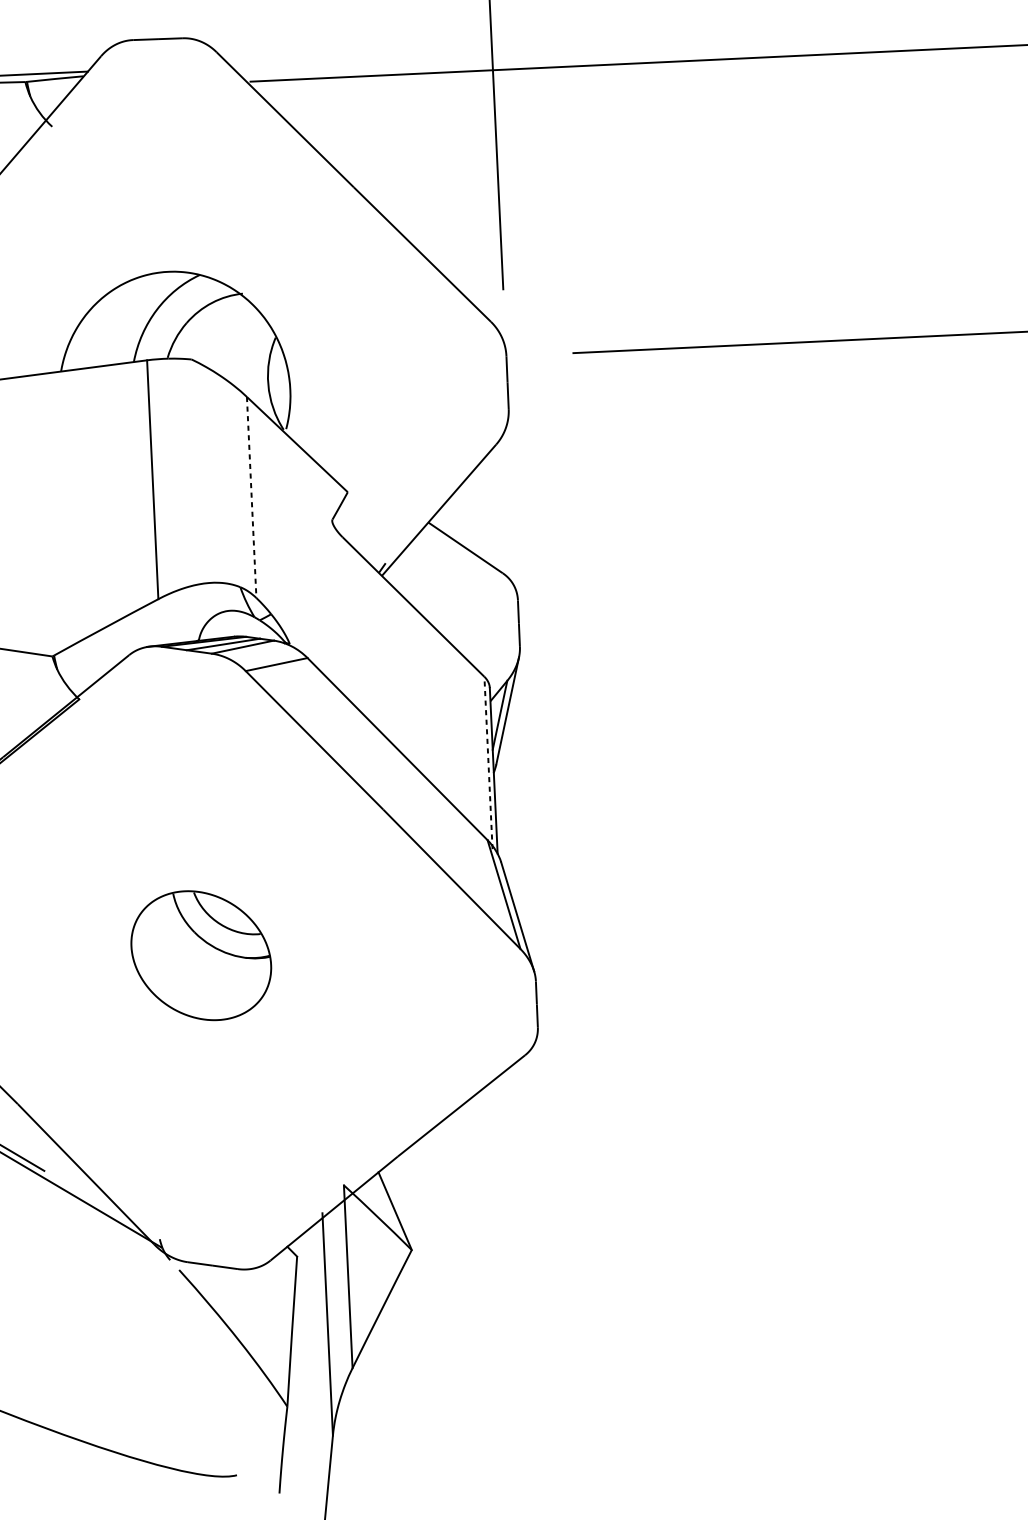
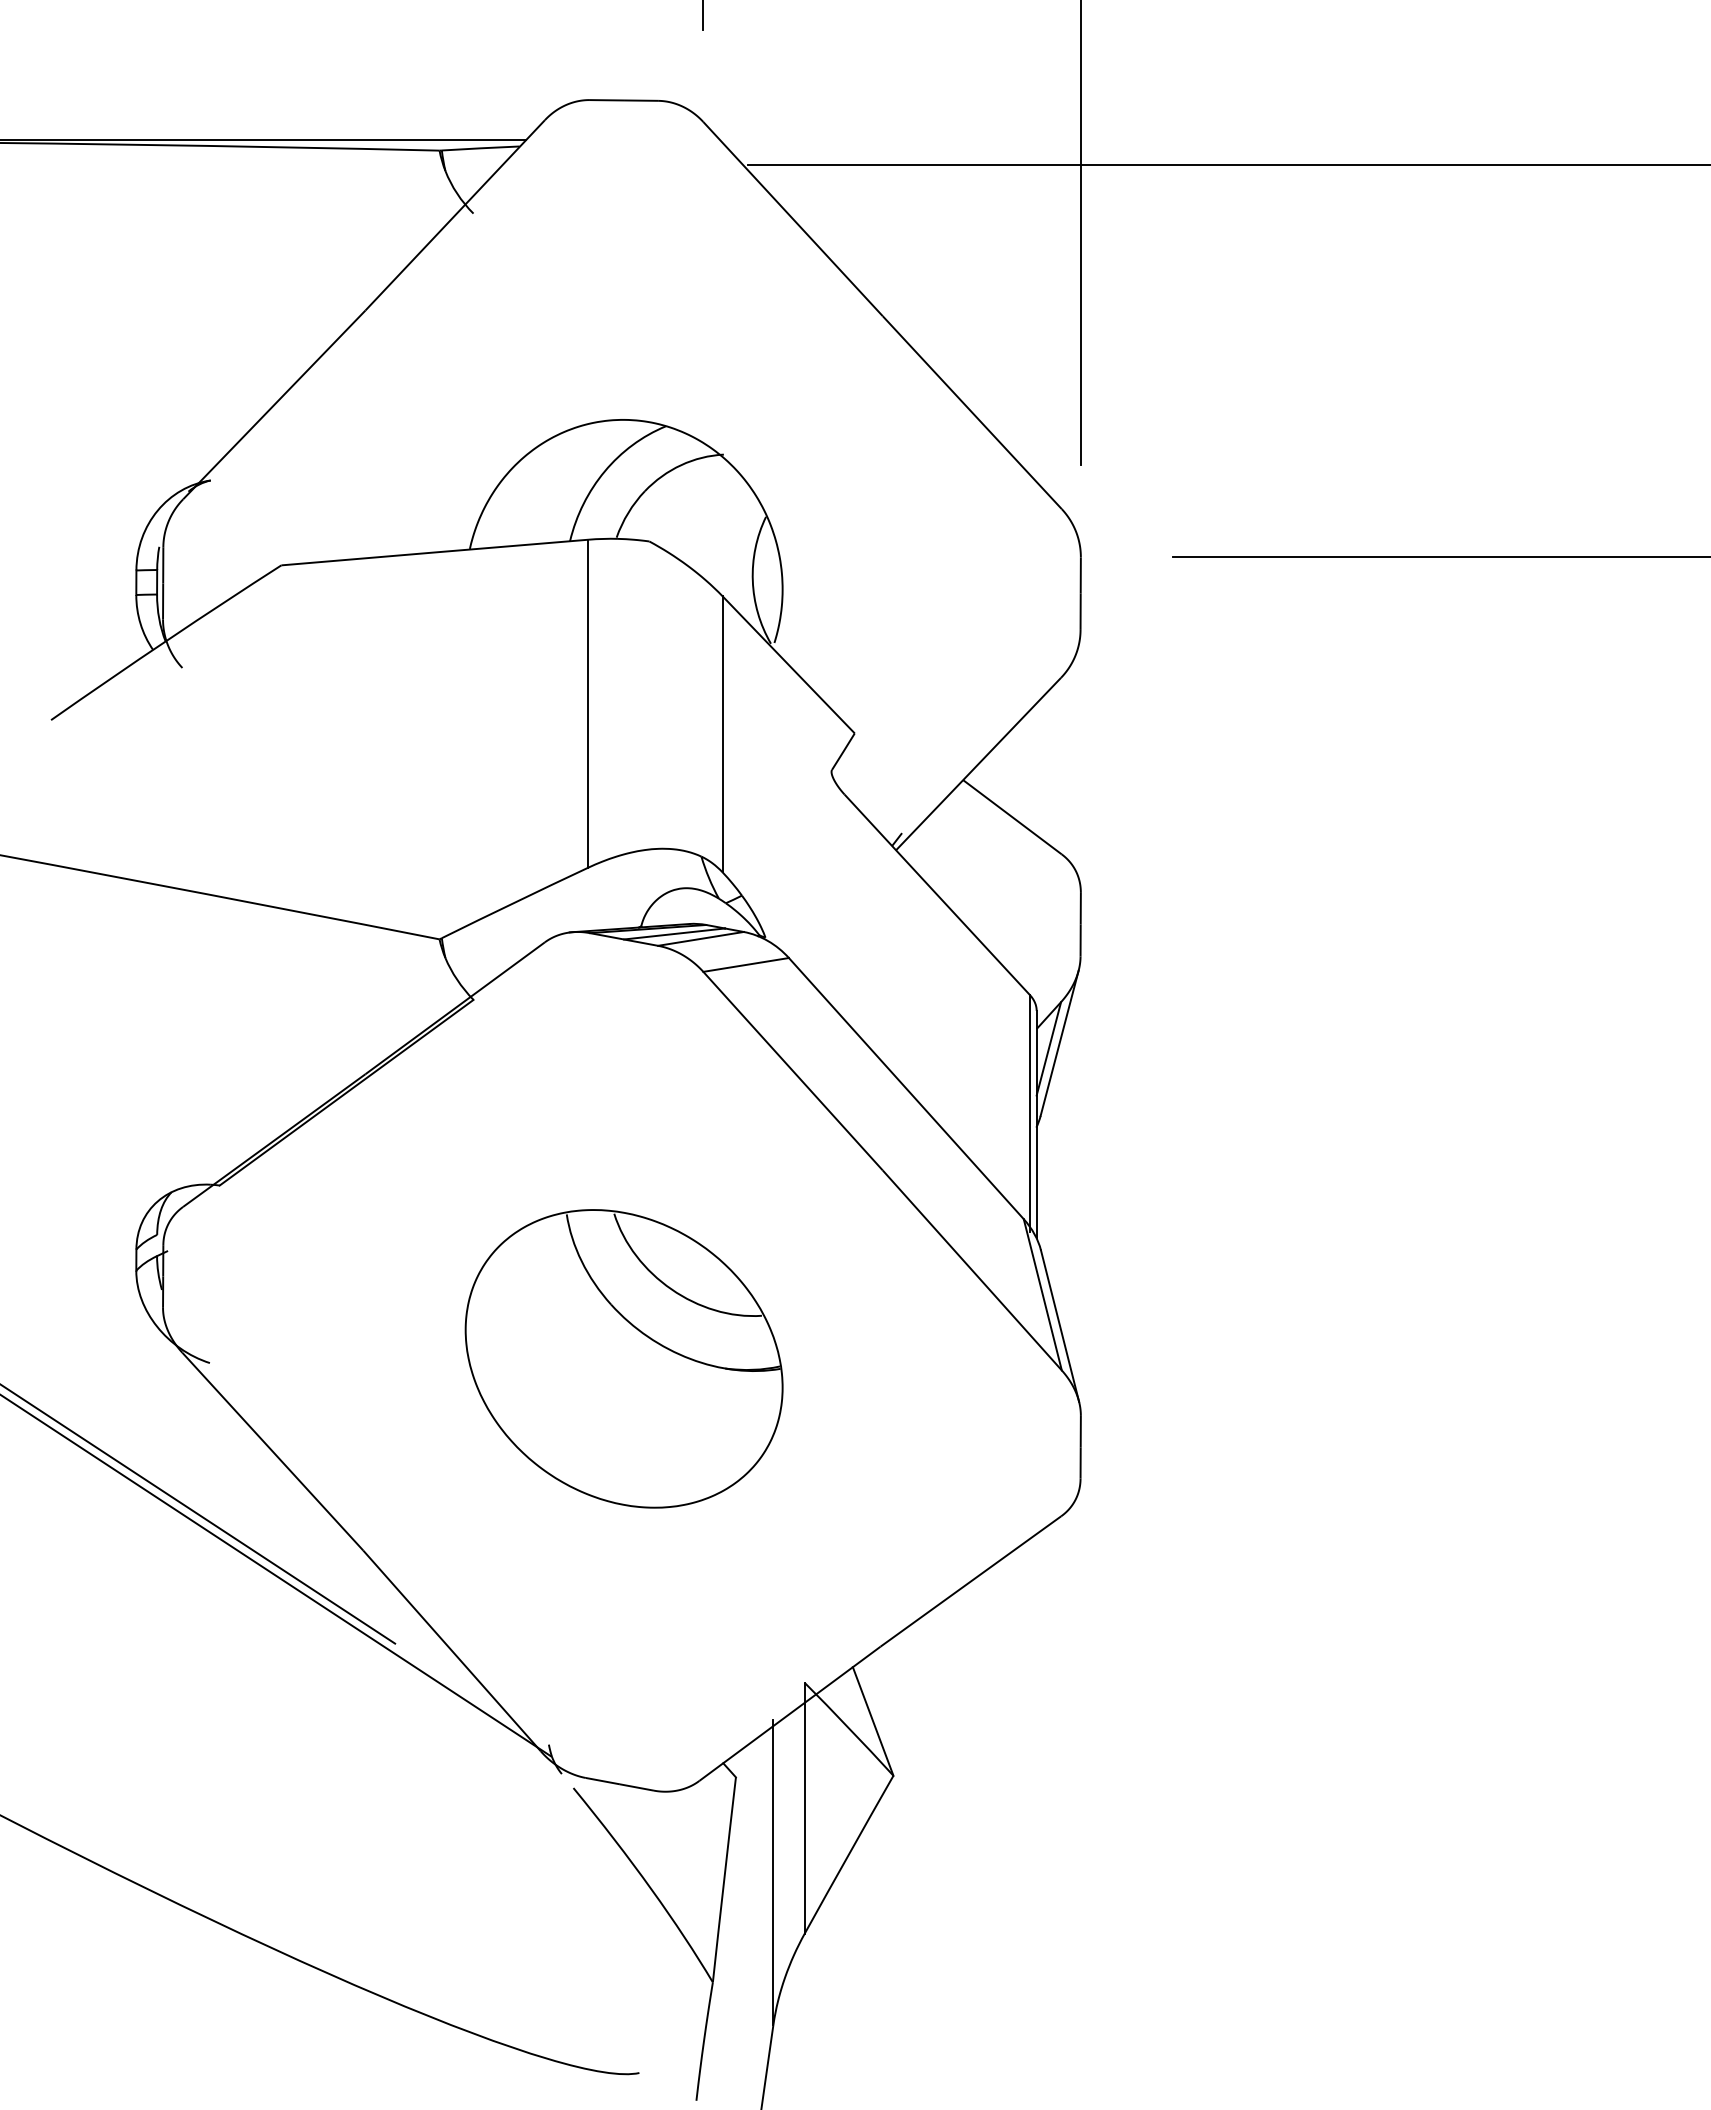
line: (251, 497) -> (722, 734), dashed -> solid
line: (488, 762) -> (1030, 1112), dashed -> solid
part: (200, 955) -> (623, 1358), size x1.67

